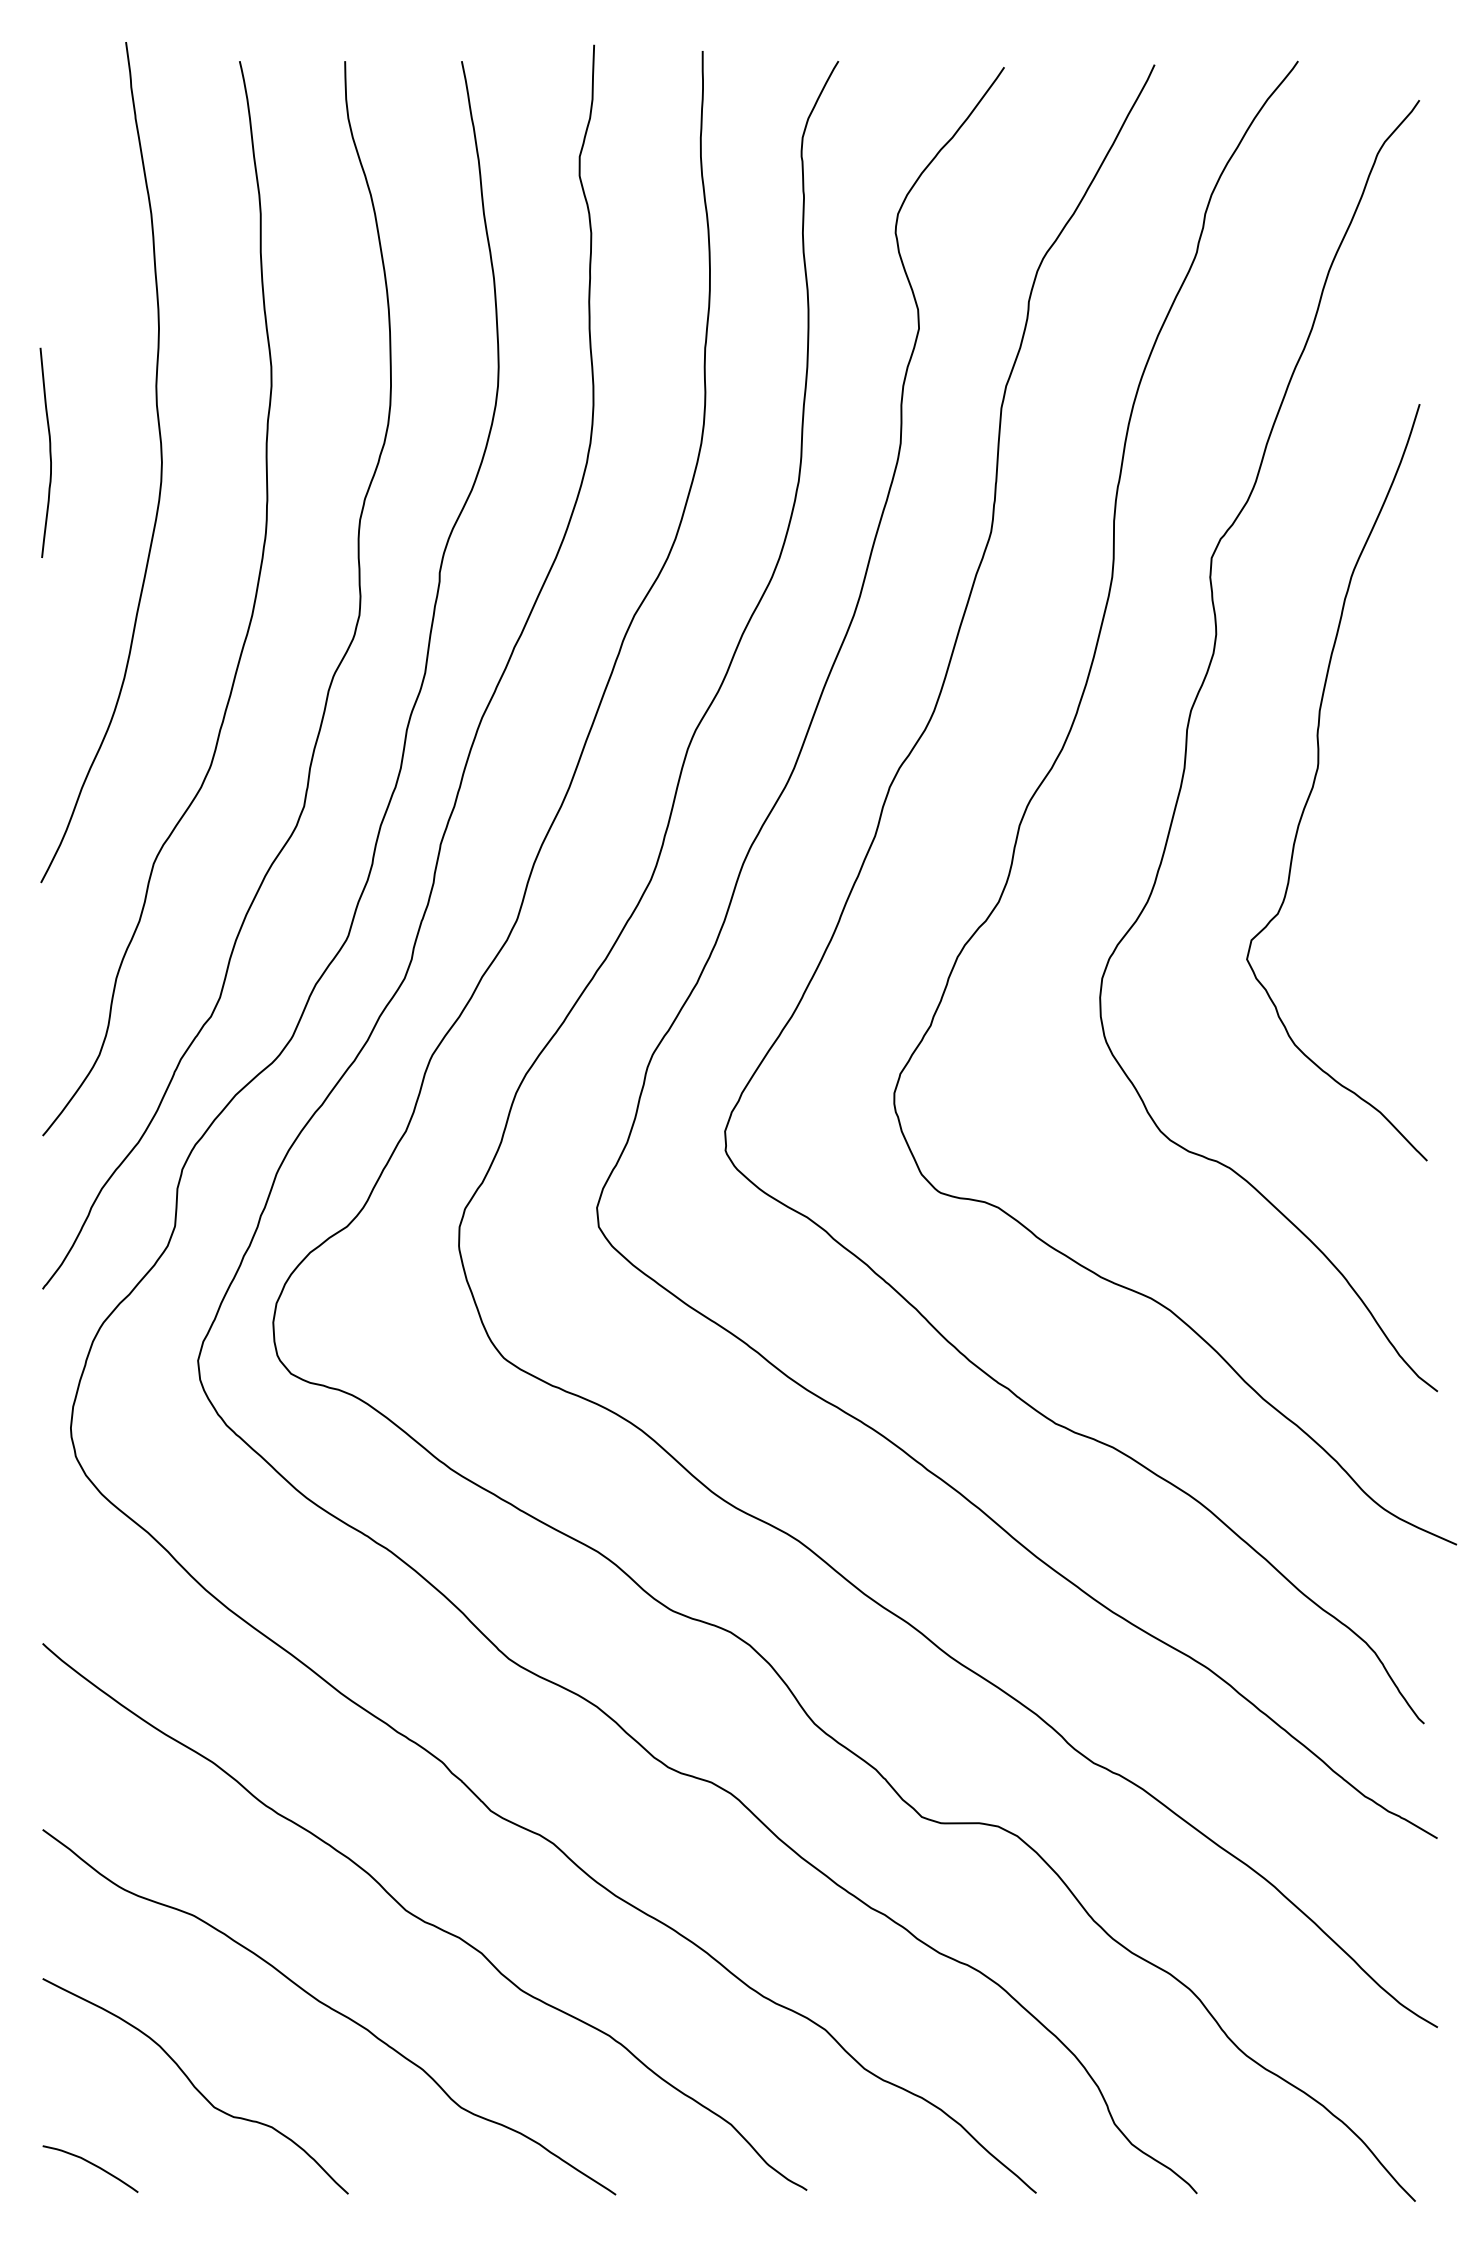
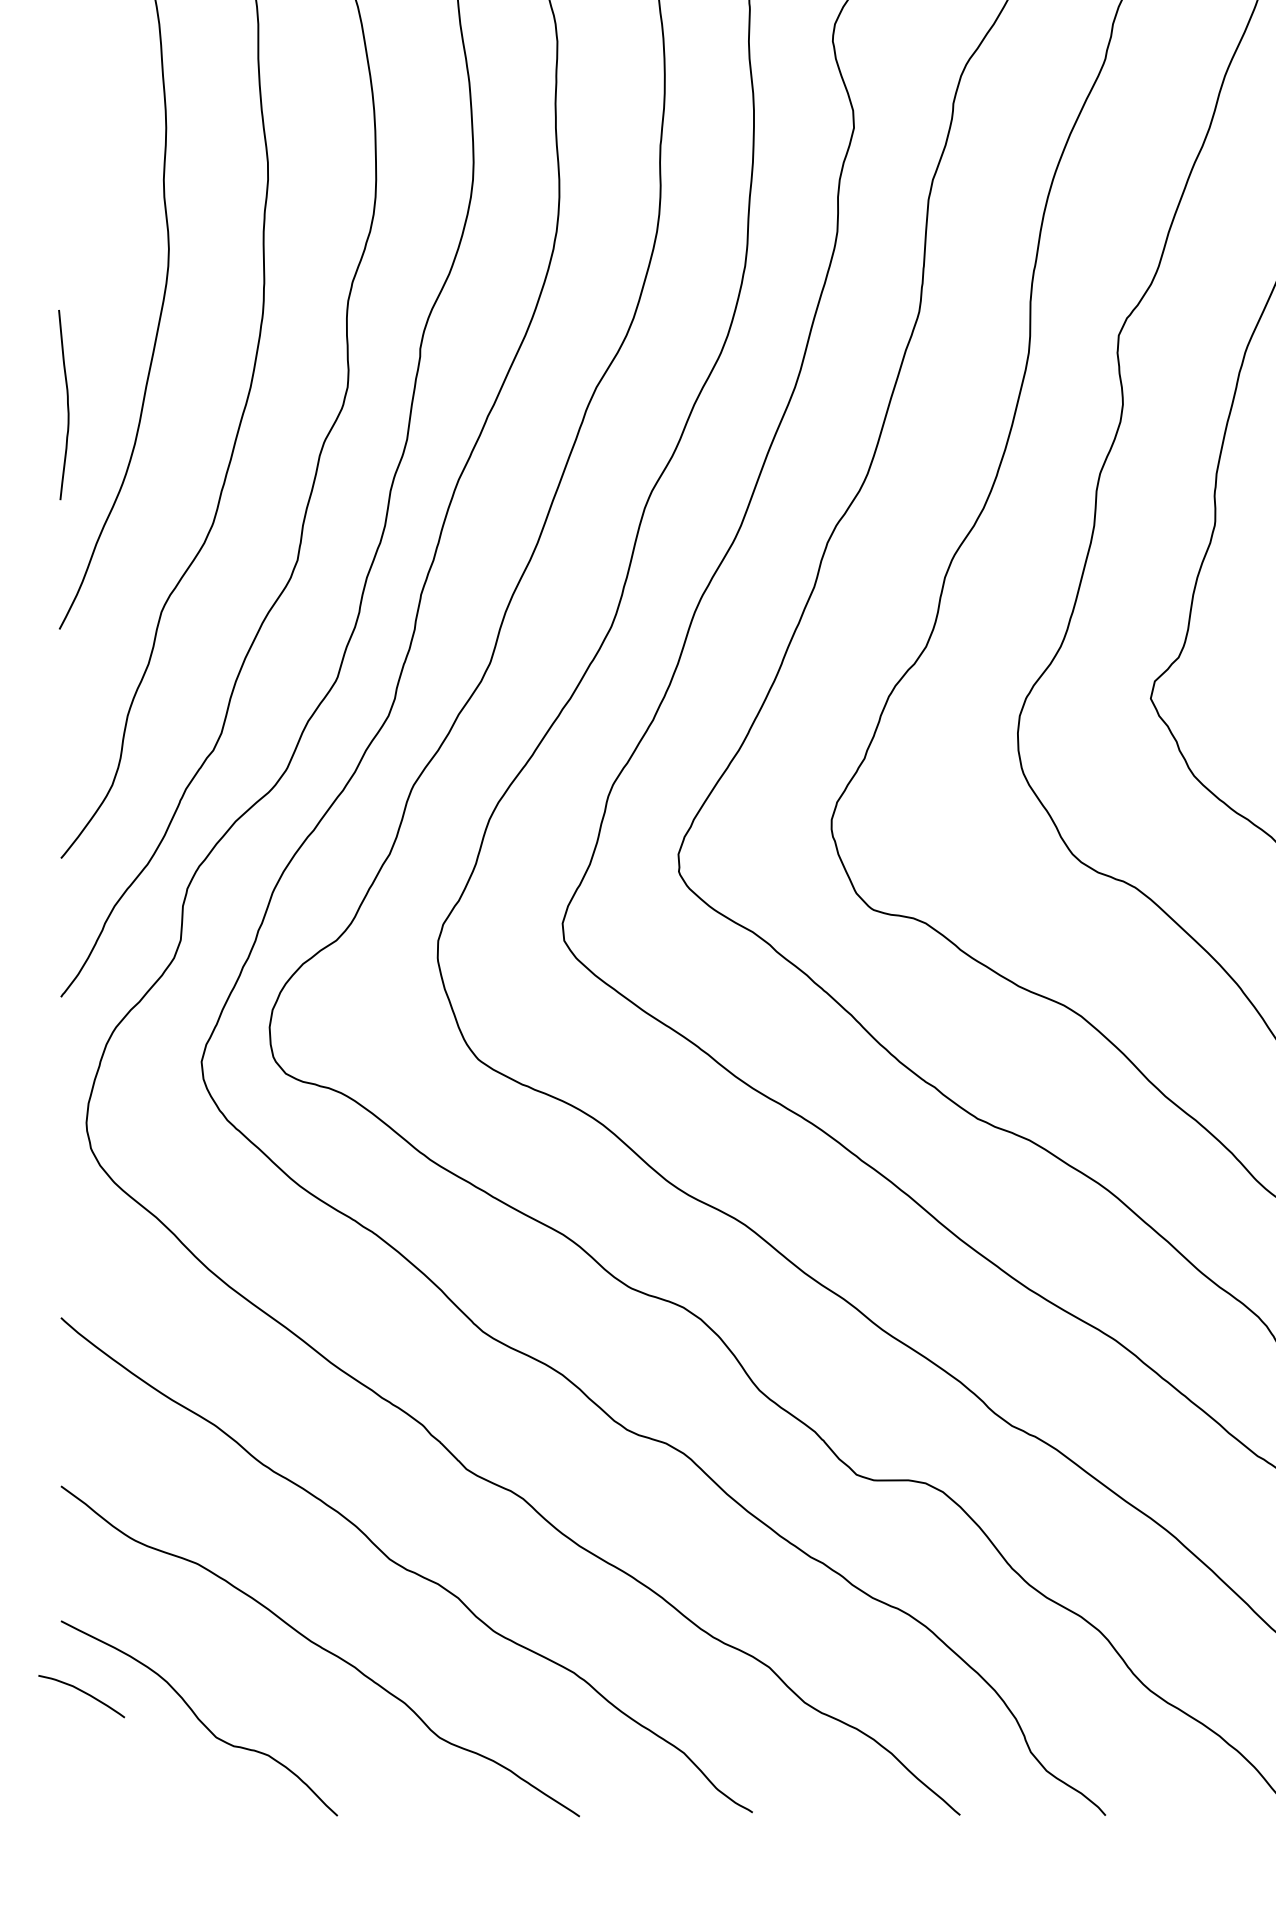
curve: (49, 452) -> (67, 404), moved
curve: (91, 2164) -> (82, 1692), moved

